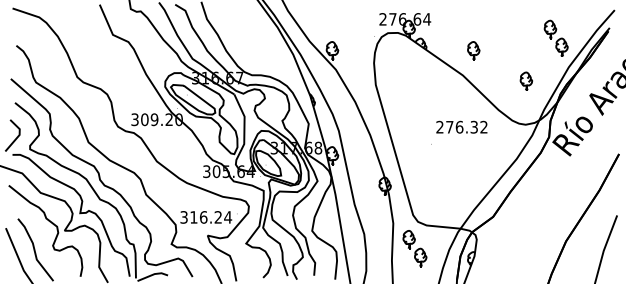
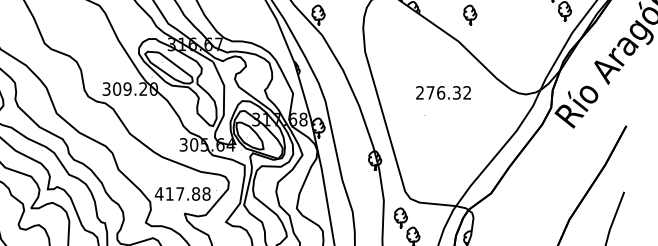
part: (526, 80) -> (526, 46), removed
text: (461, 126) -> (443, 92), moved
text: (206, 217) -> (183, 194), 316.24 -> 417.88

